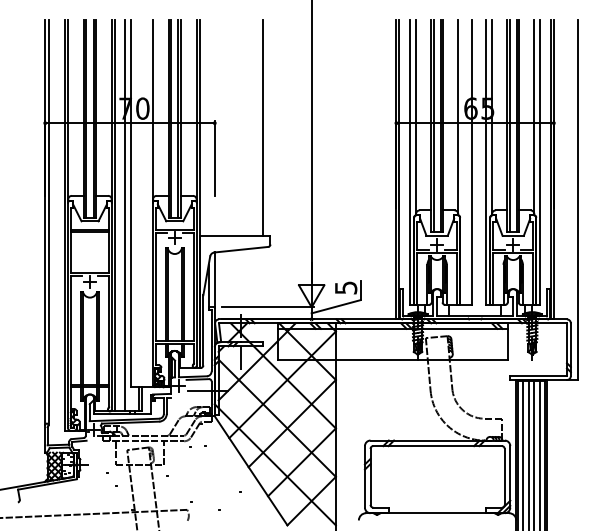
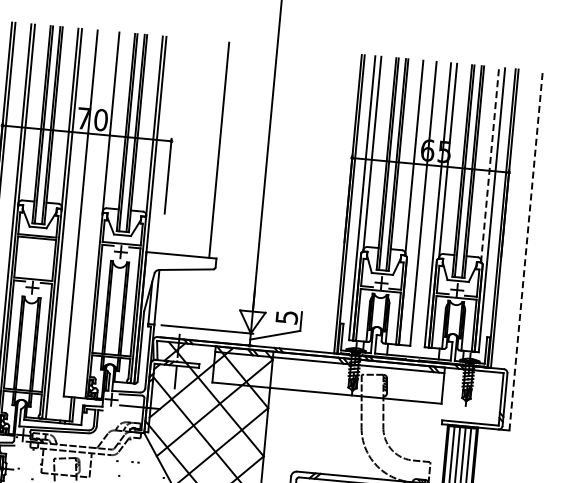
line: (534, 117) -> (490, 165), solid -> dashed
line: (578, 199) -> (526, 250), solid -> dashed
line: (125, 215) -> (73, 224), removed

